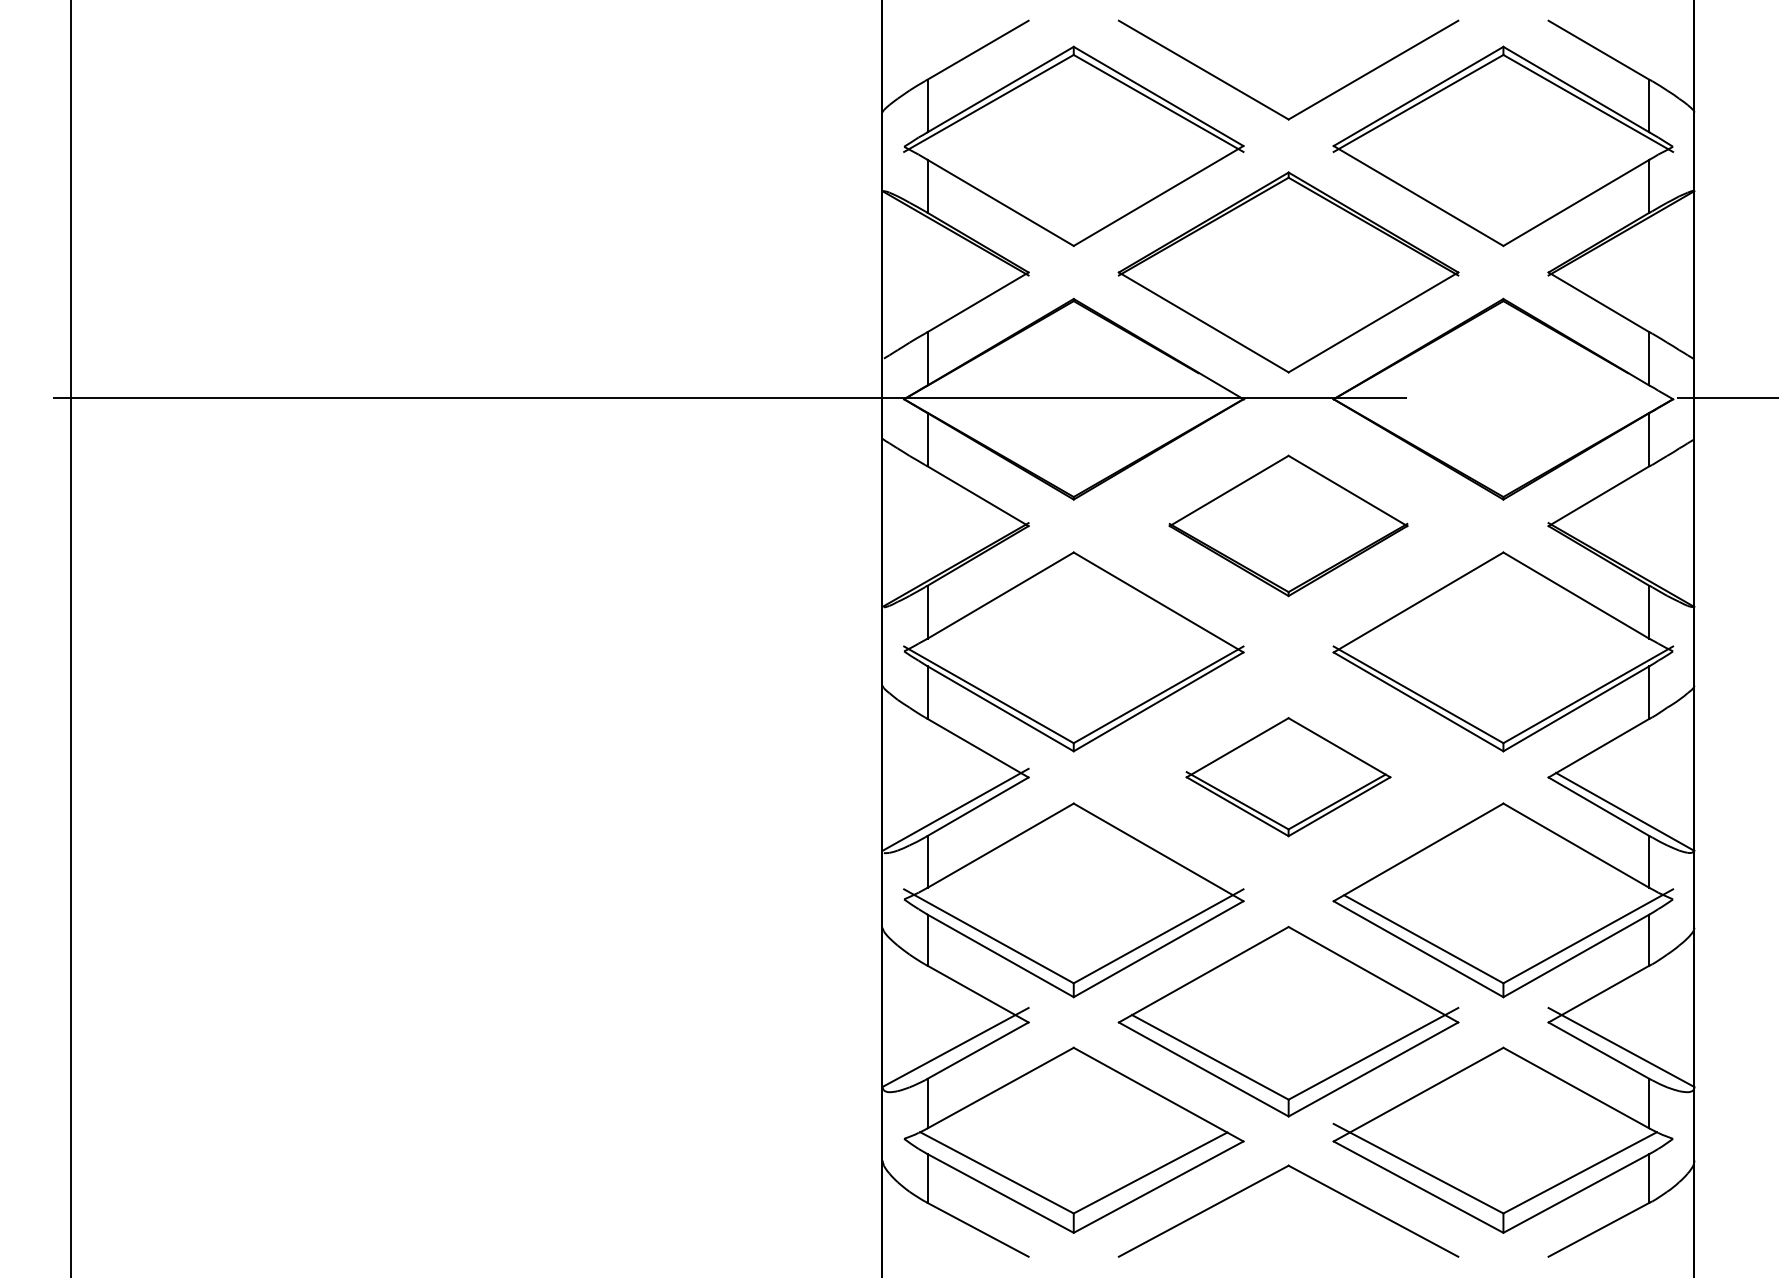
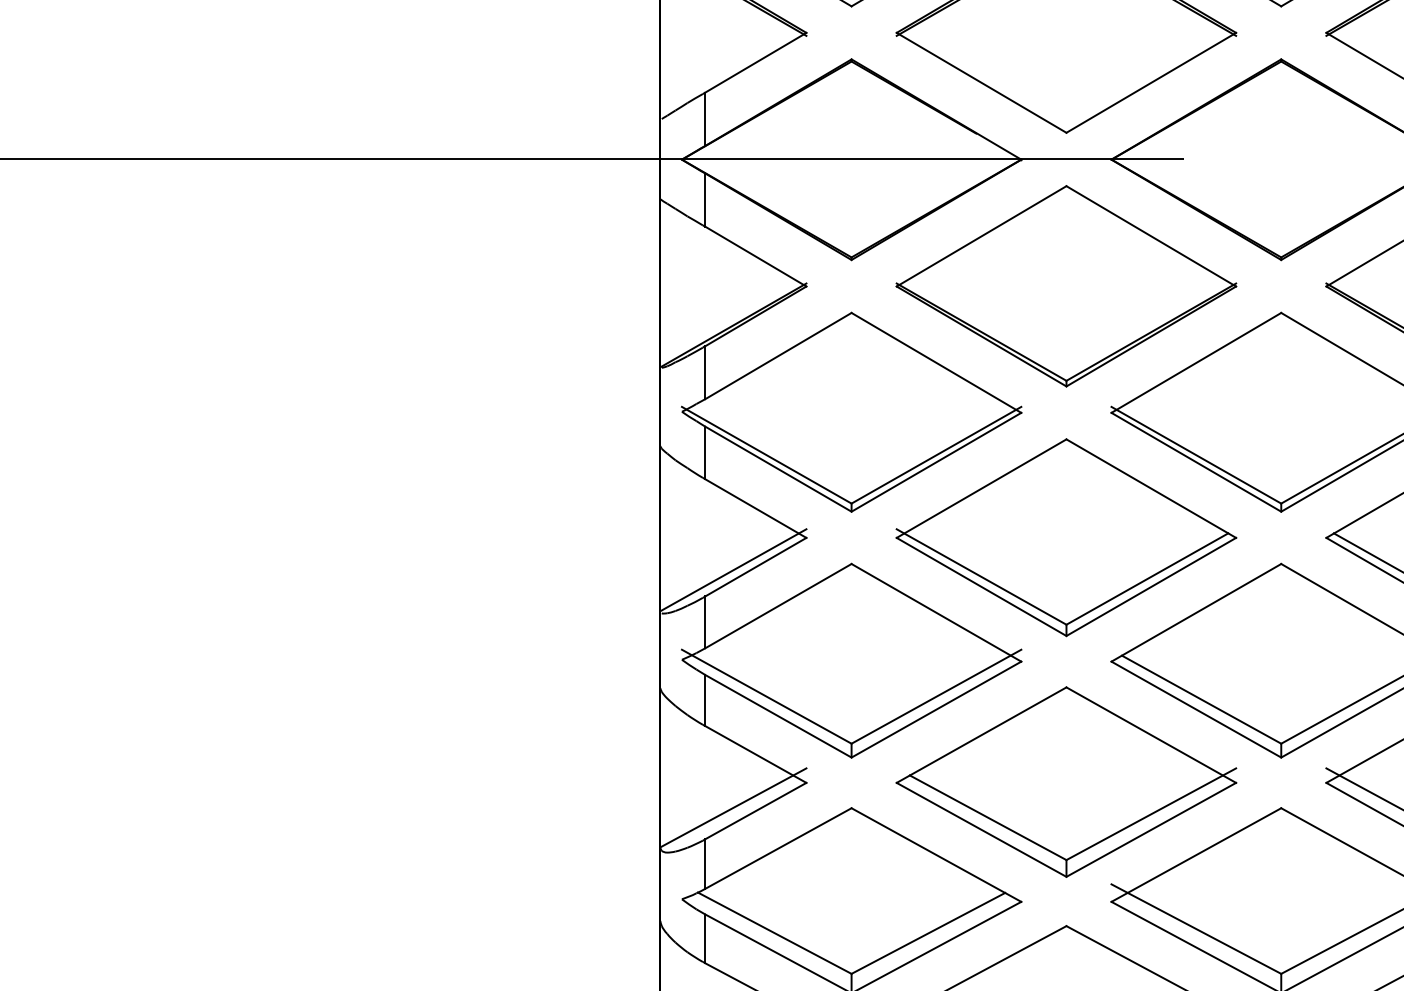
part: (1288, 525) -> (1066, 285), size x1.43
part: (1288, 776) -> (1066, 536), size x1.67

